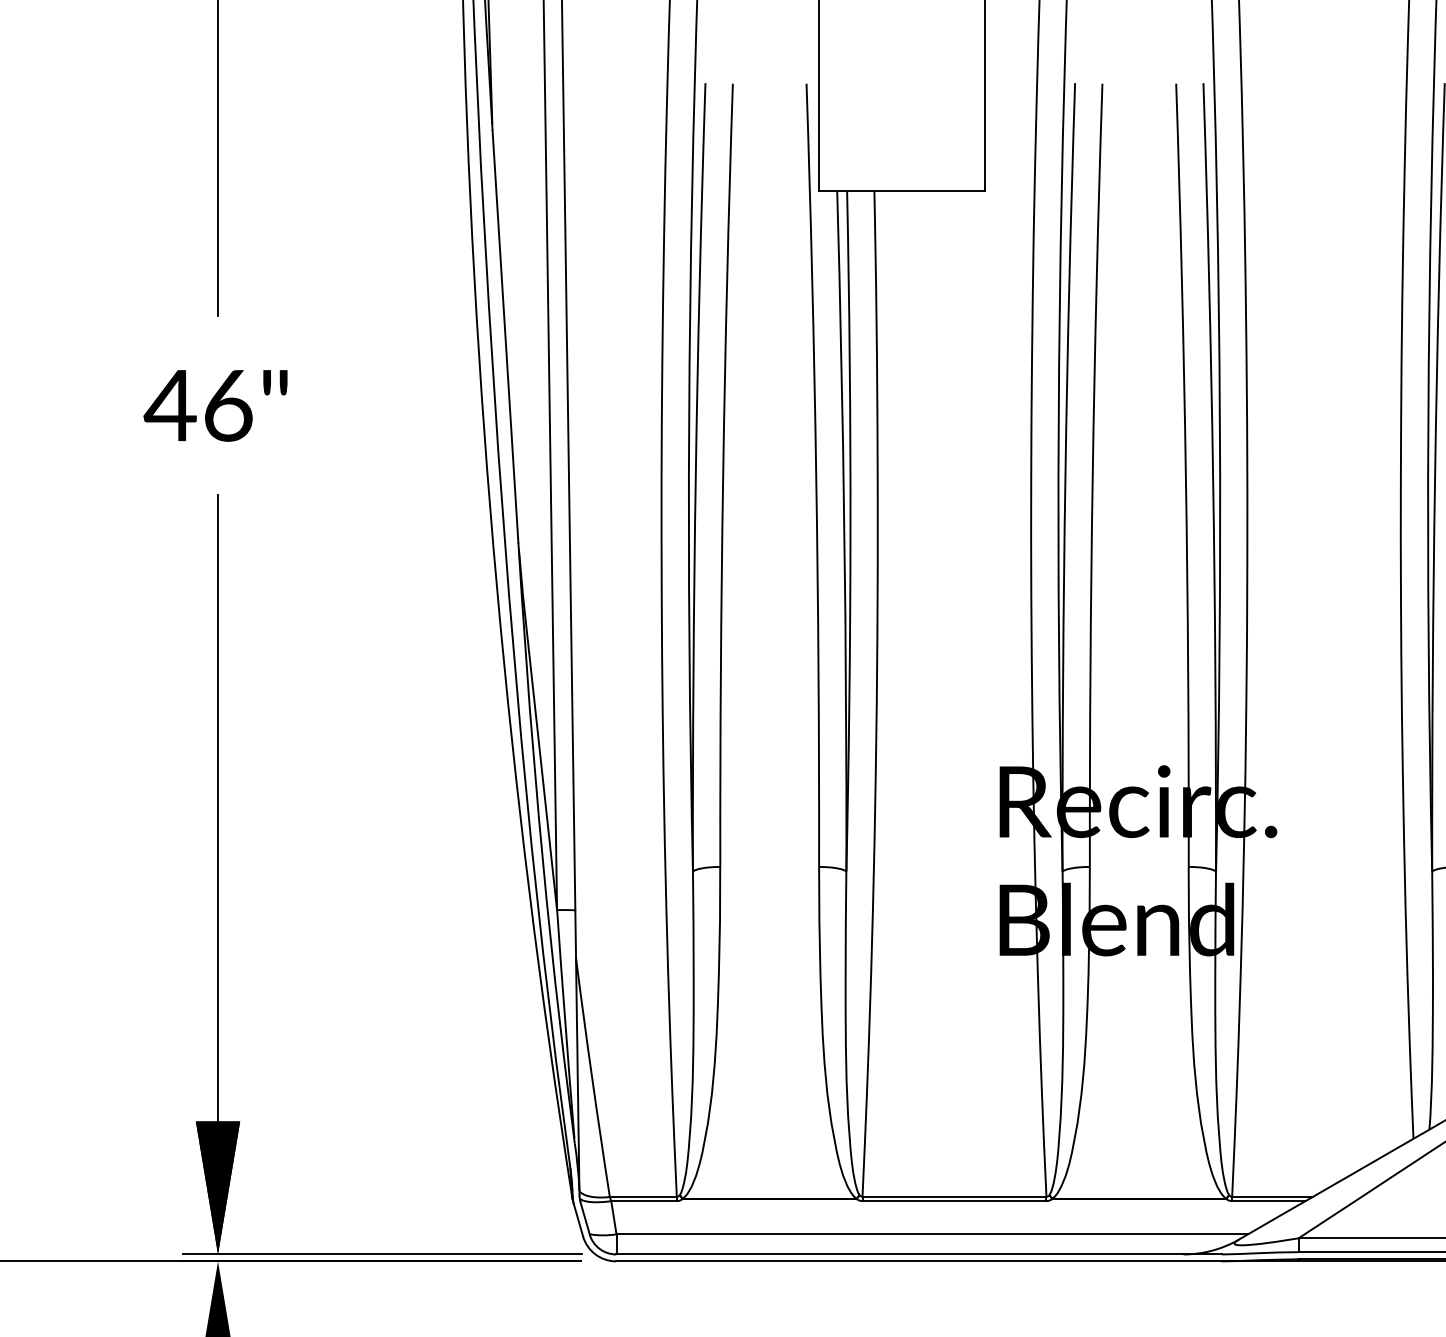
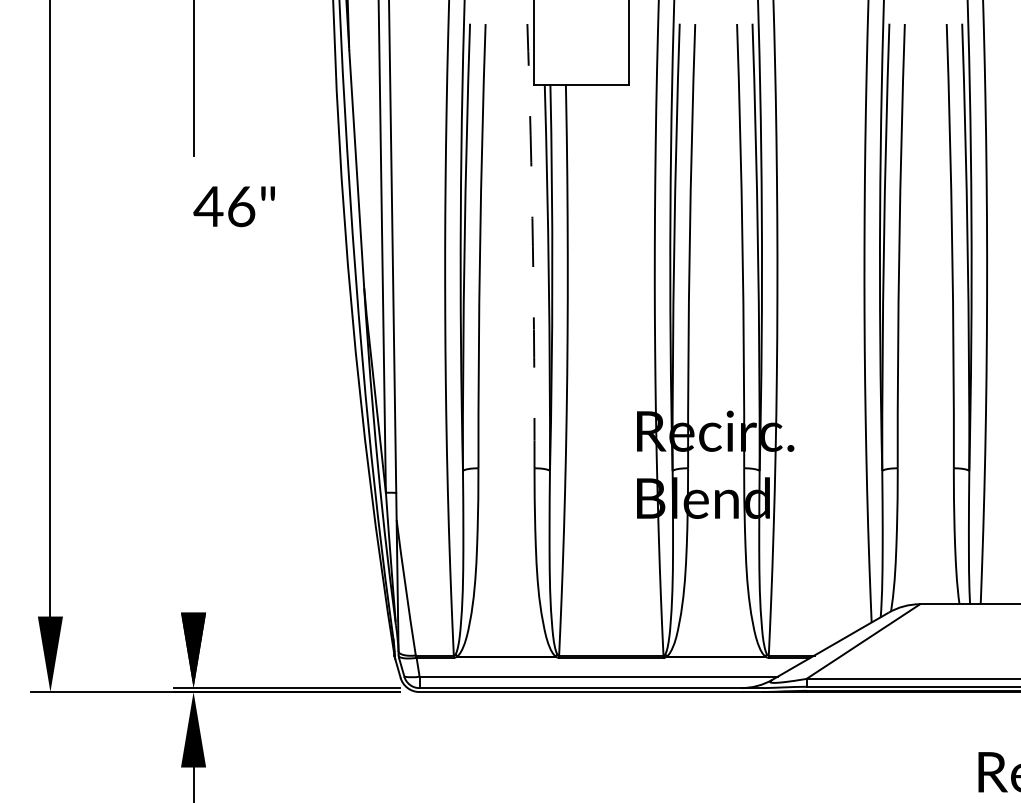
text: (214, 405) -> (233, 206), moved
arc: (815, 475) -> (532, 246), solid -> dashed
line: (217, 807) -> (193, 434), removed

